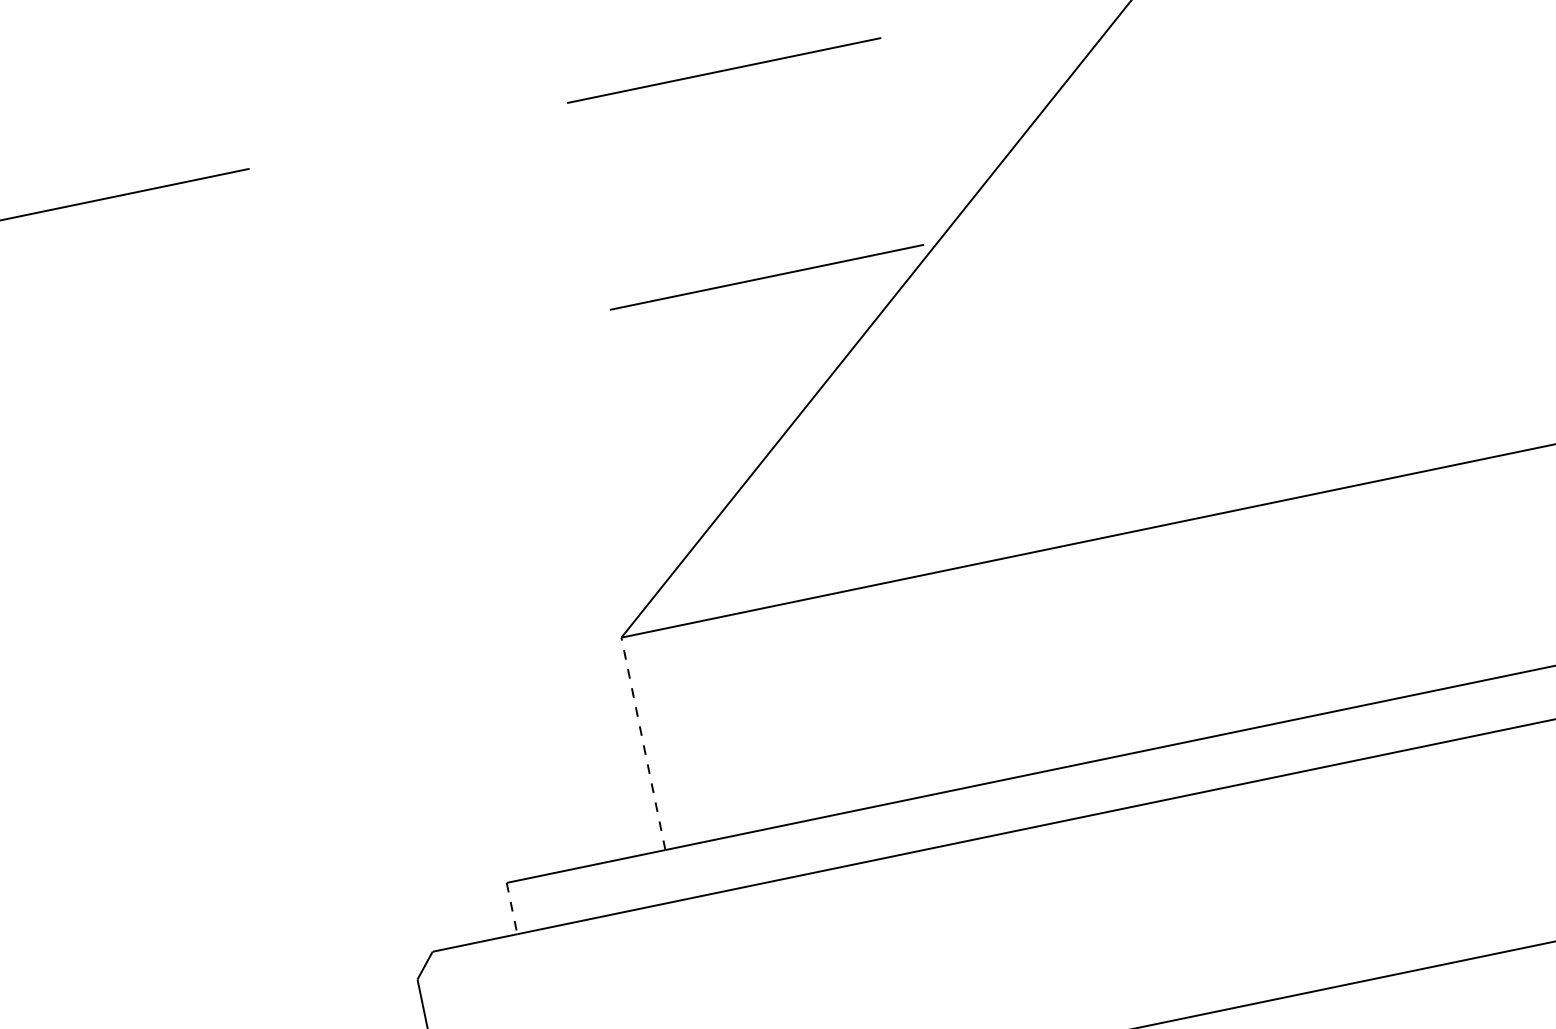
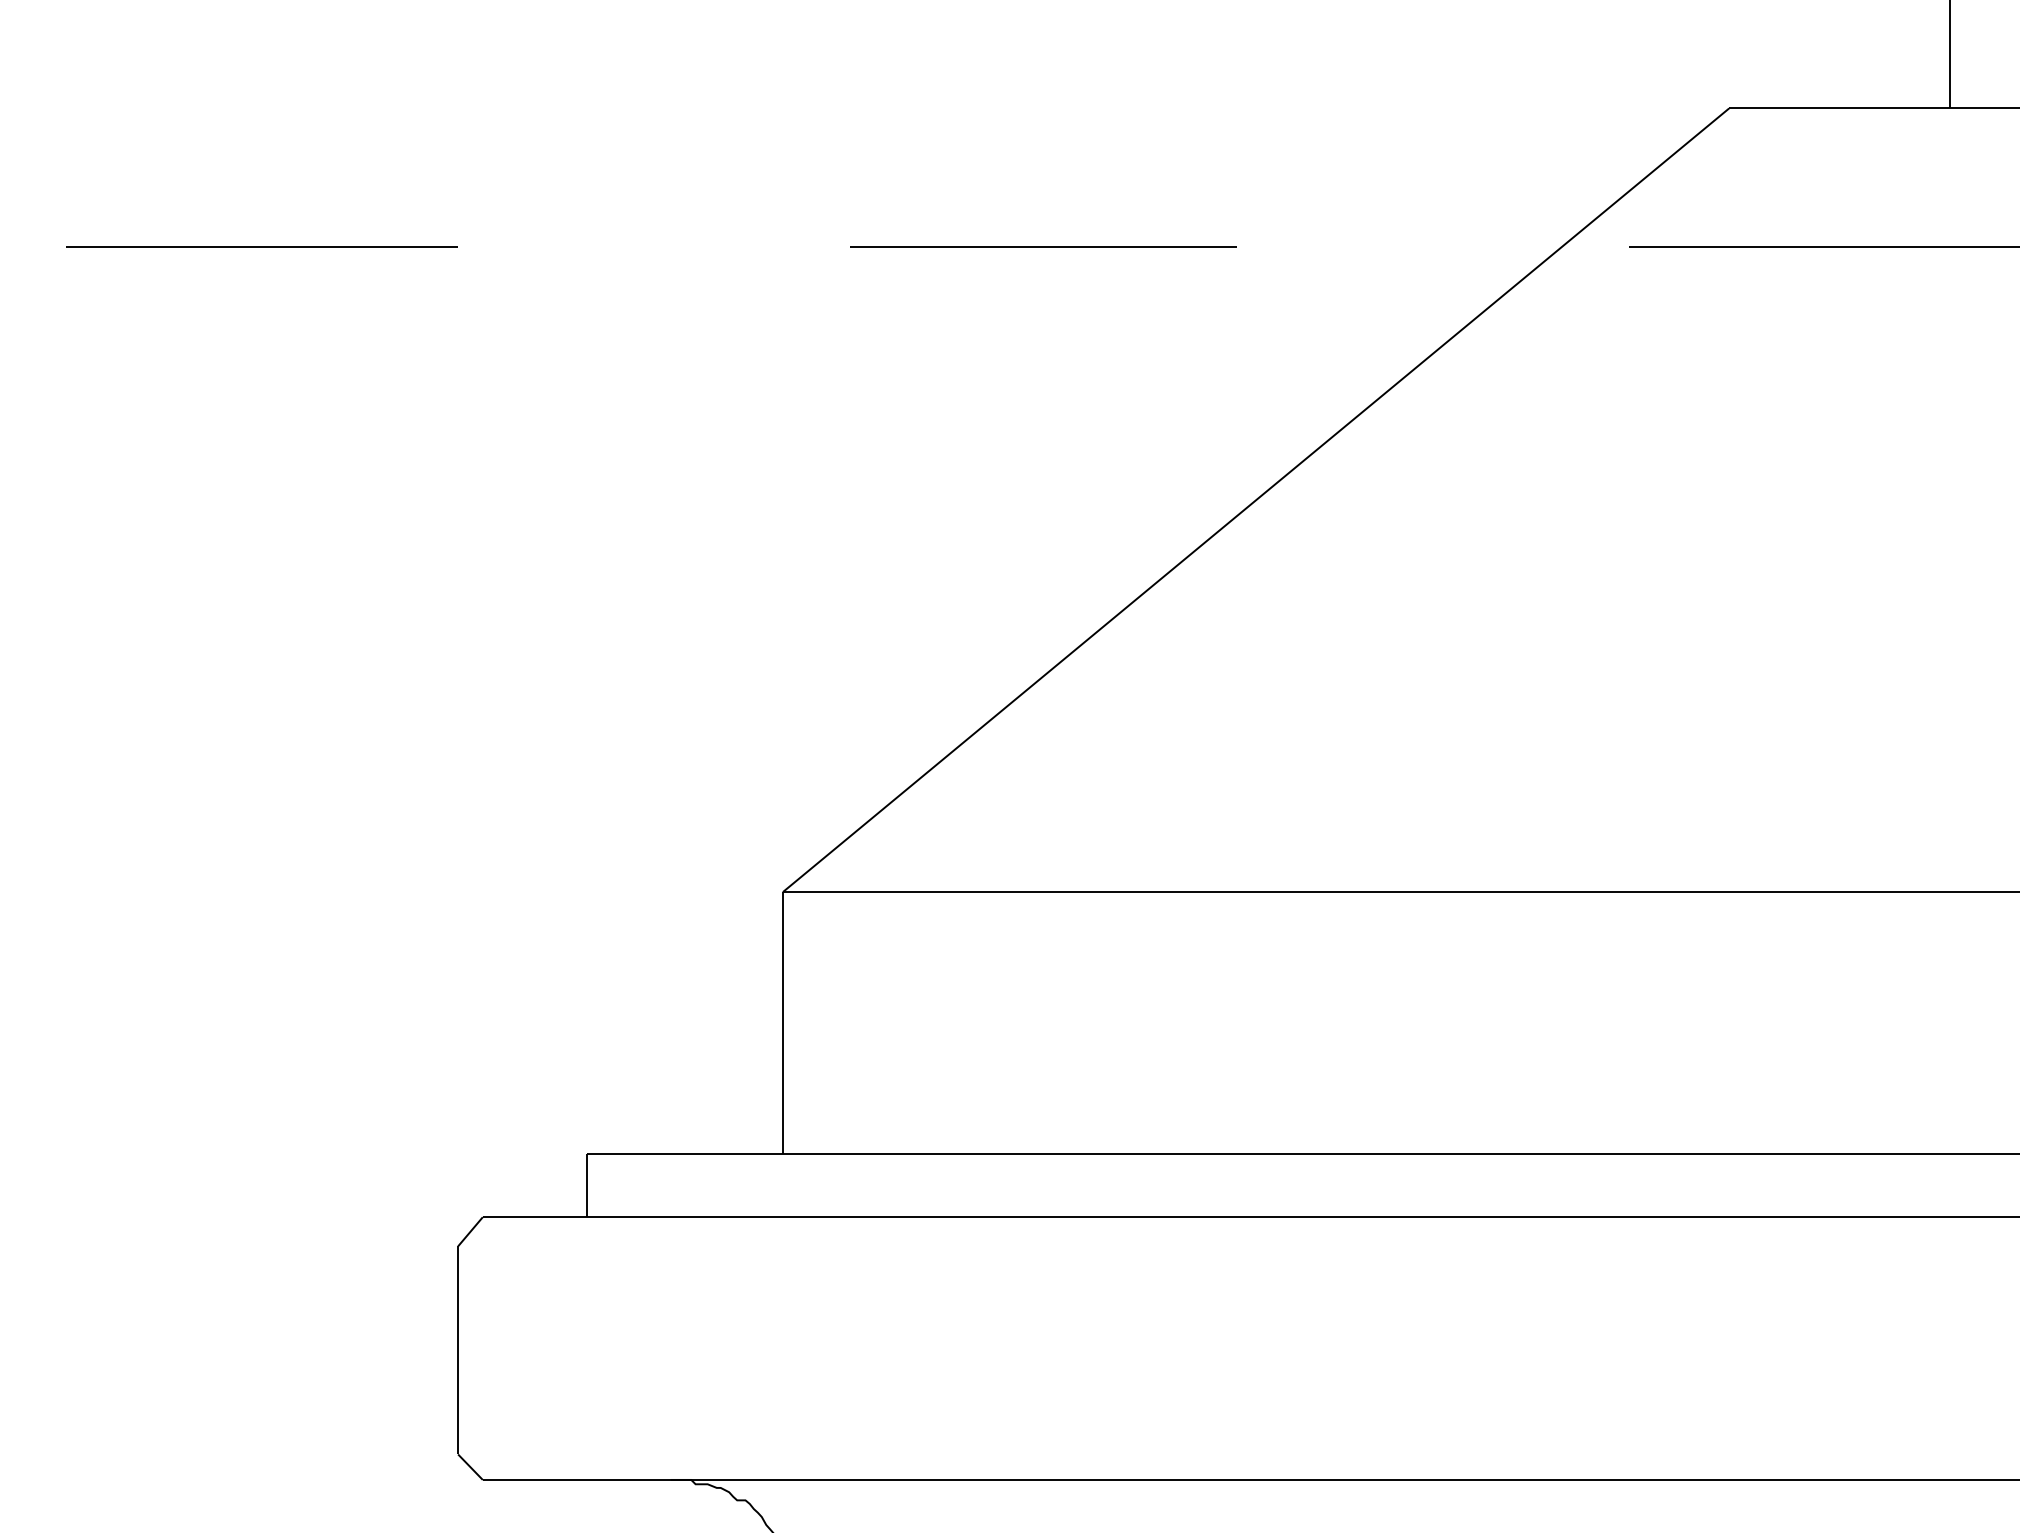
line: (767, 277) -> (1043, 501), removed
line: (643, 744) -> (782, 1023), dashed -> solid
line: (512, 908) -> (587, 1185), dashed -> solid

